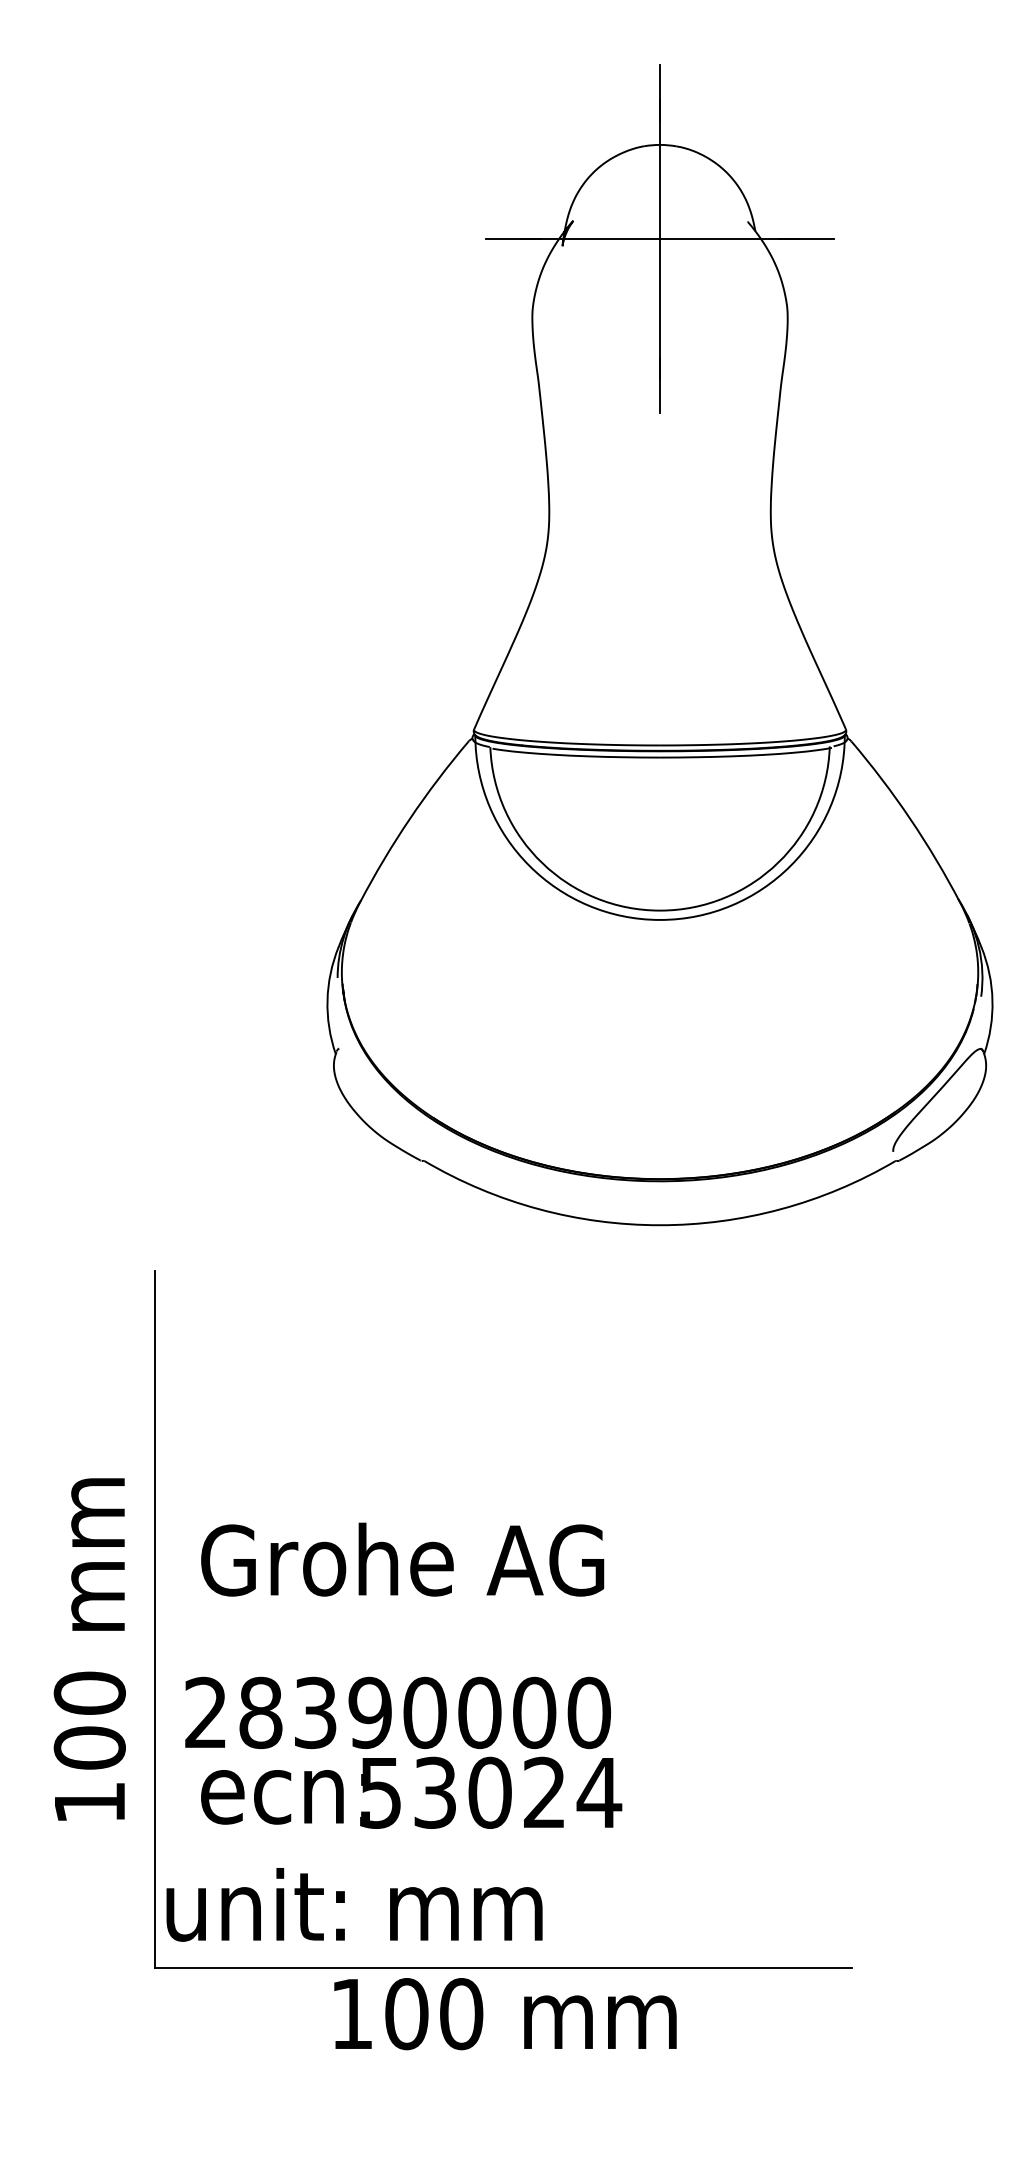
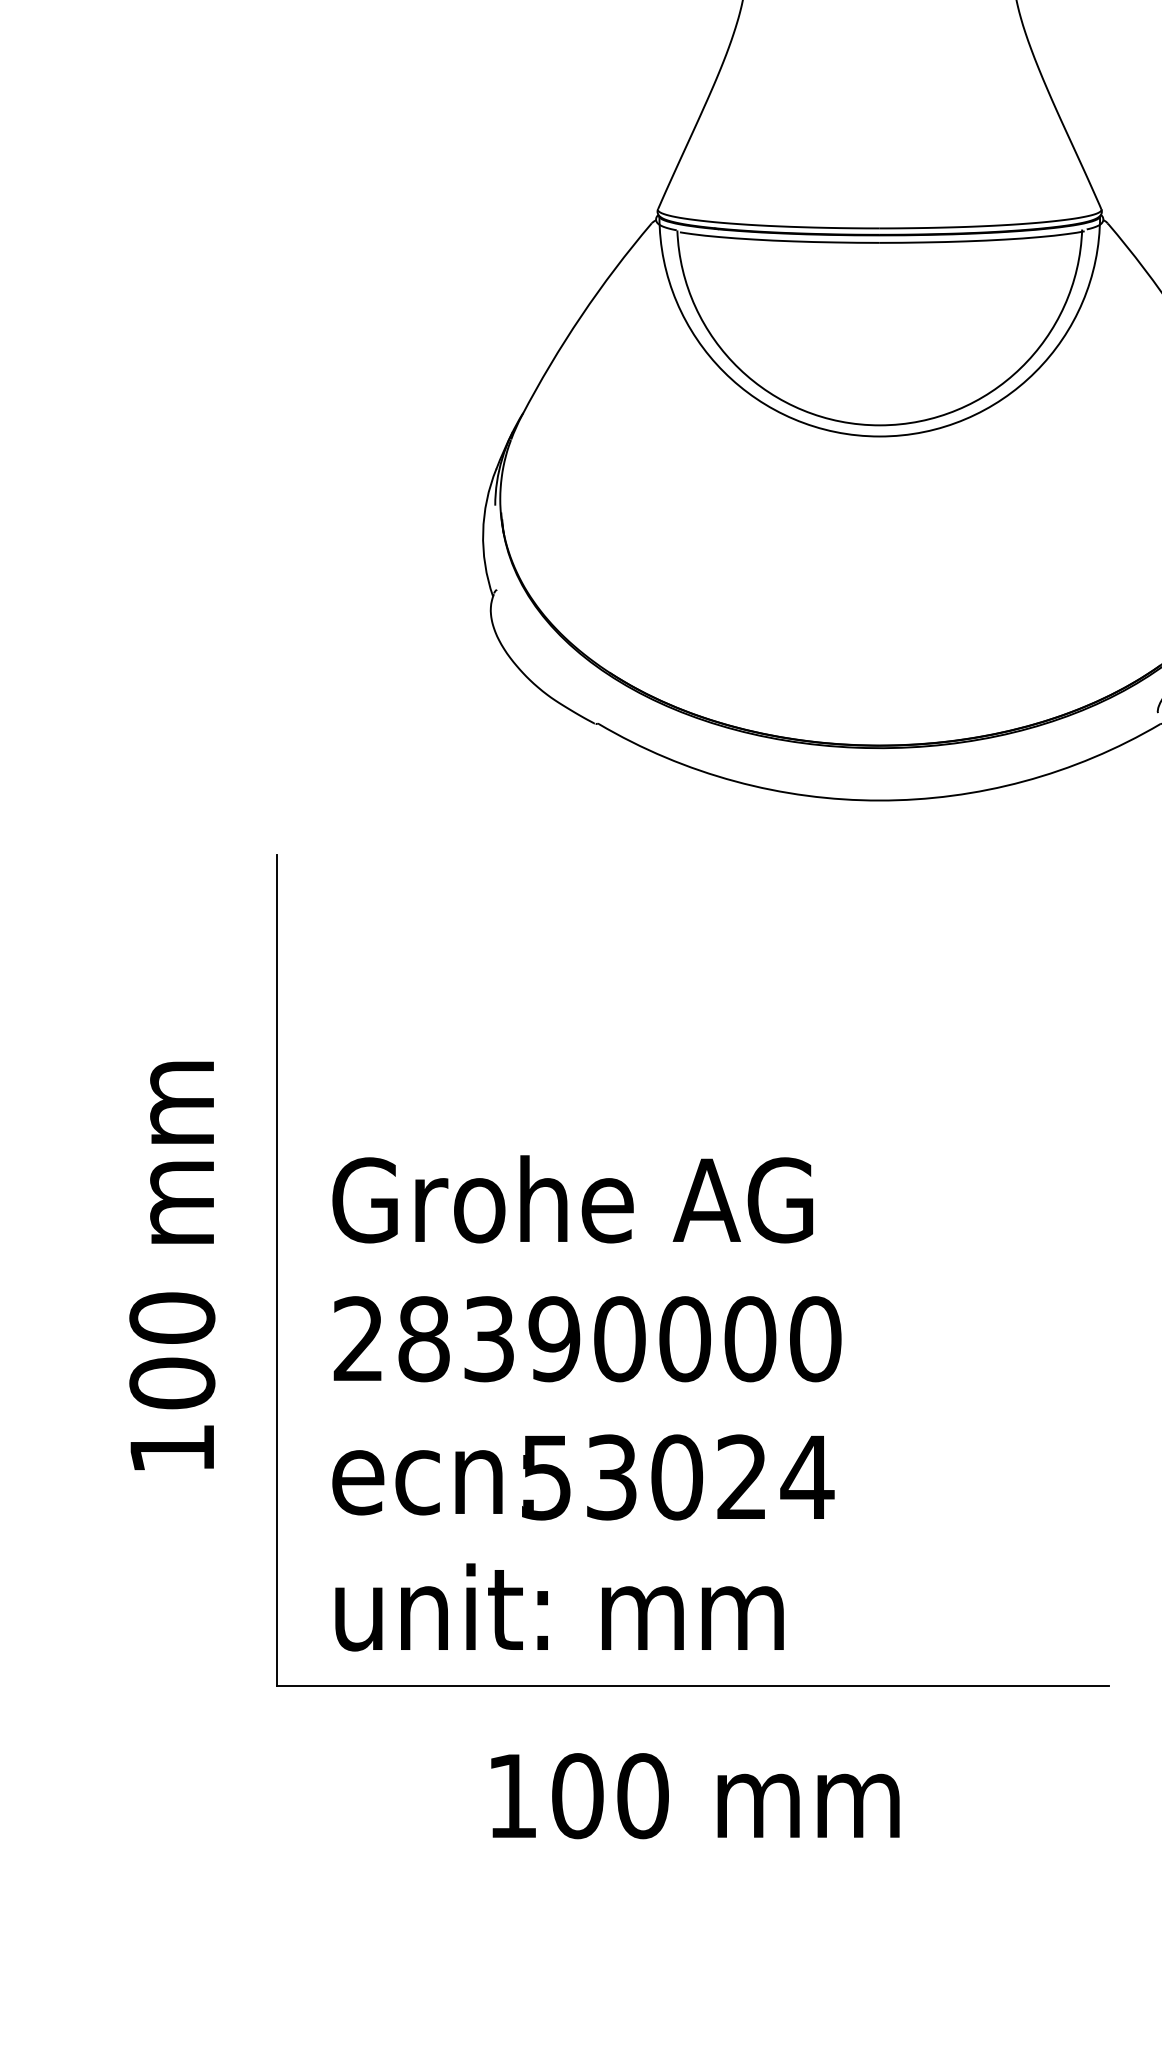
text: (89, 1649) -> (171, 1265), moved
text: (397, 1712) -> (586, 1338), moved
text: (354, 1904) -> (559, 1606), moved
text: (505, 2014) -> (695, 1796), moved

